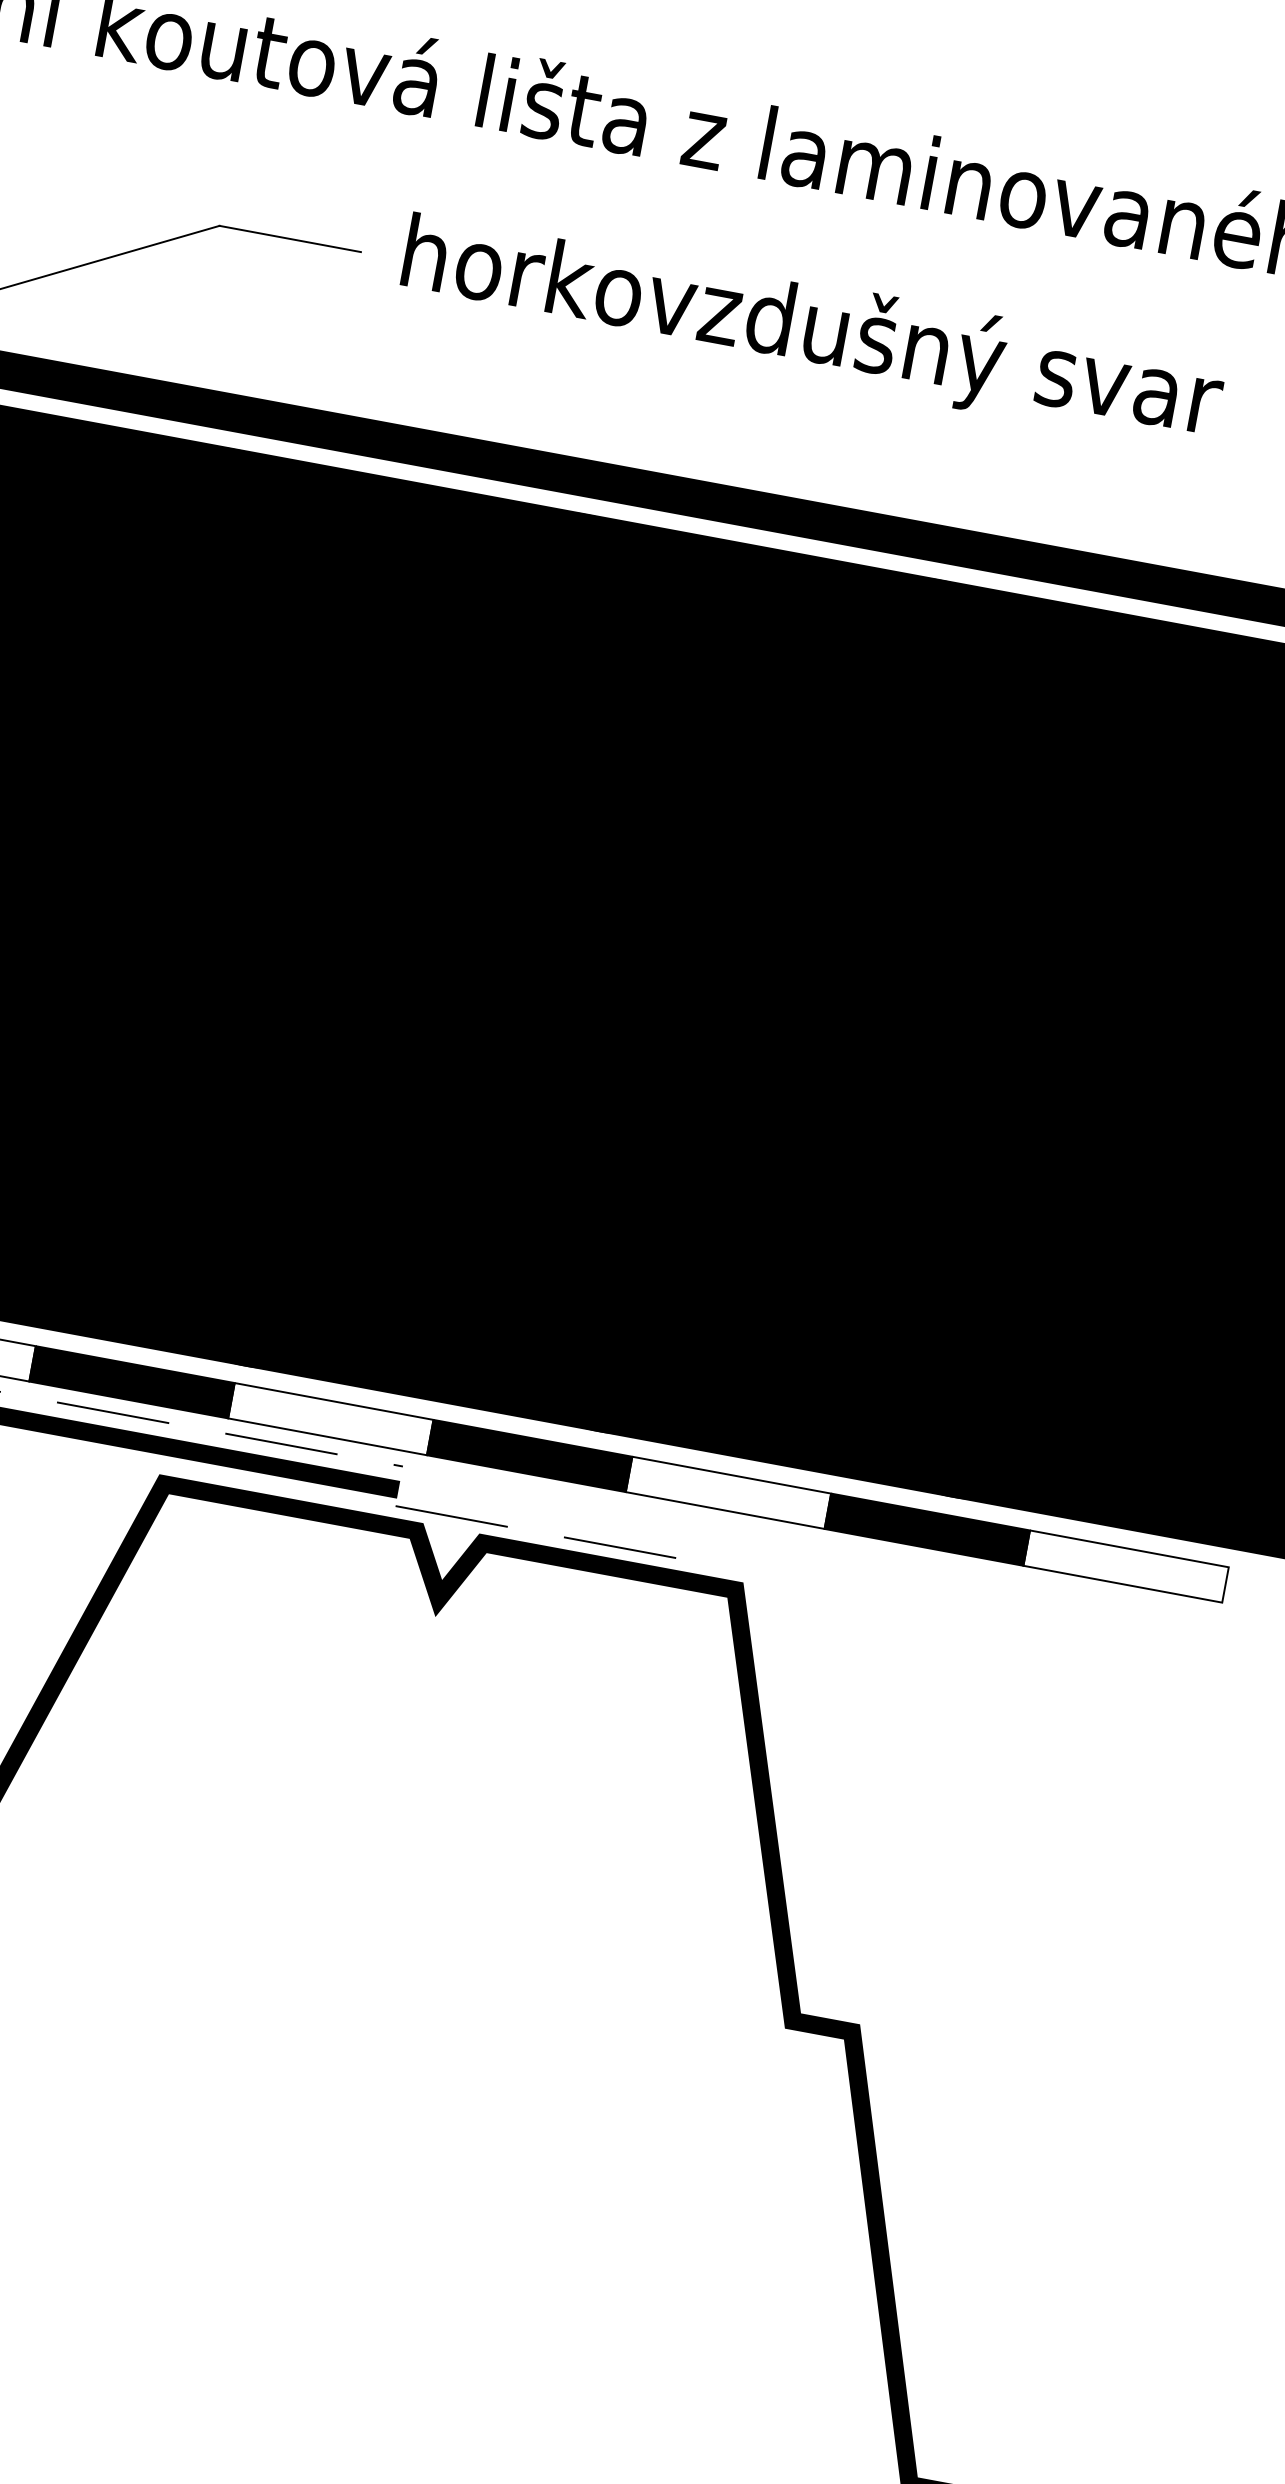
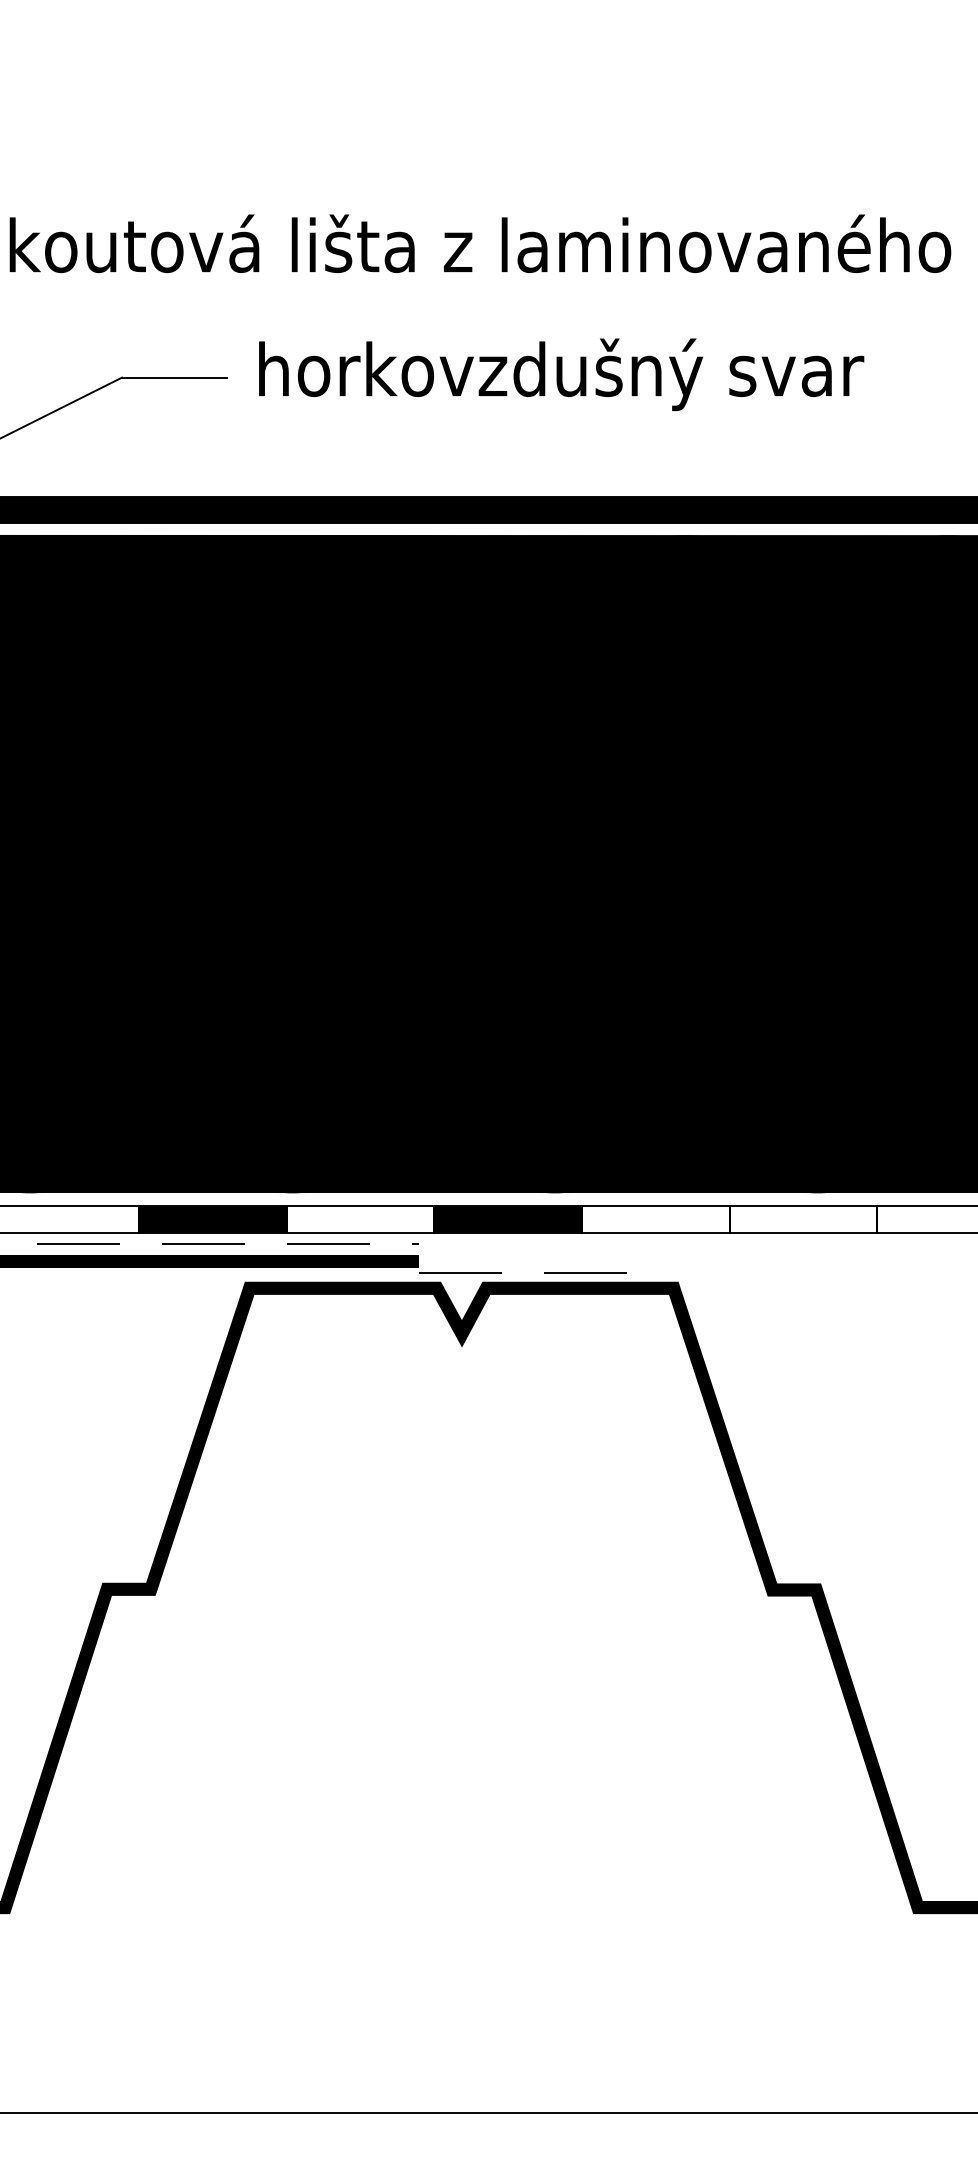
fill: (927, 1529) -> (803, 1219), removed

